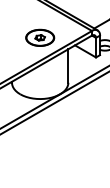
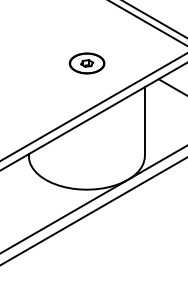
part: (40, 37) -> (87, 63), size x0.6

